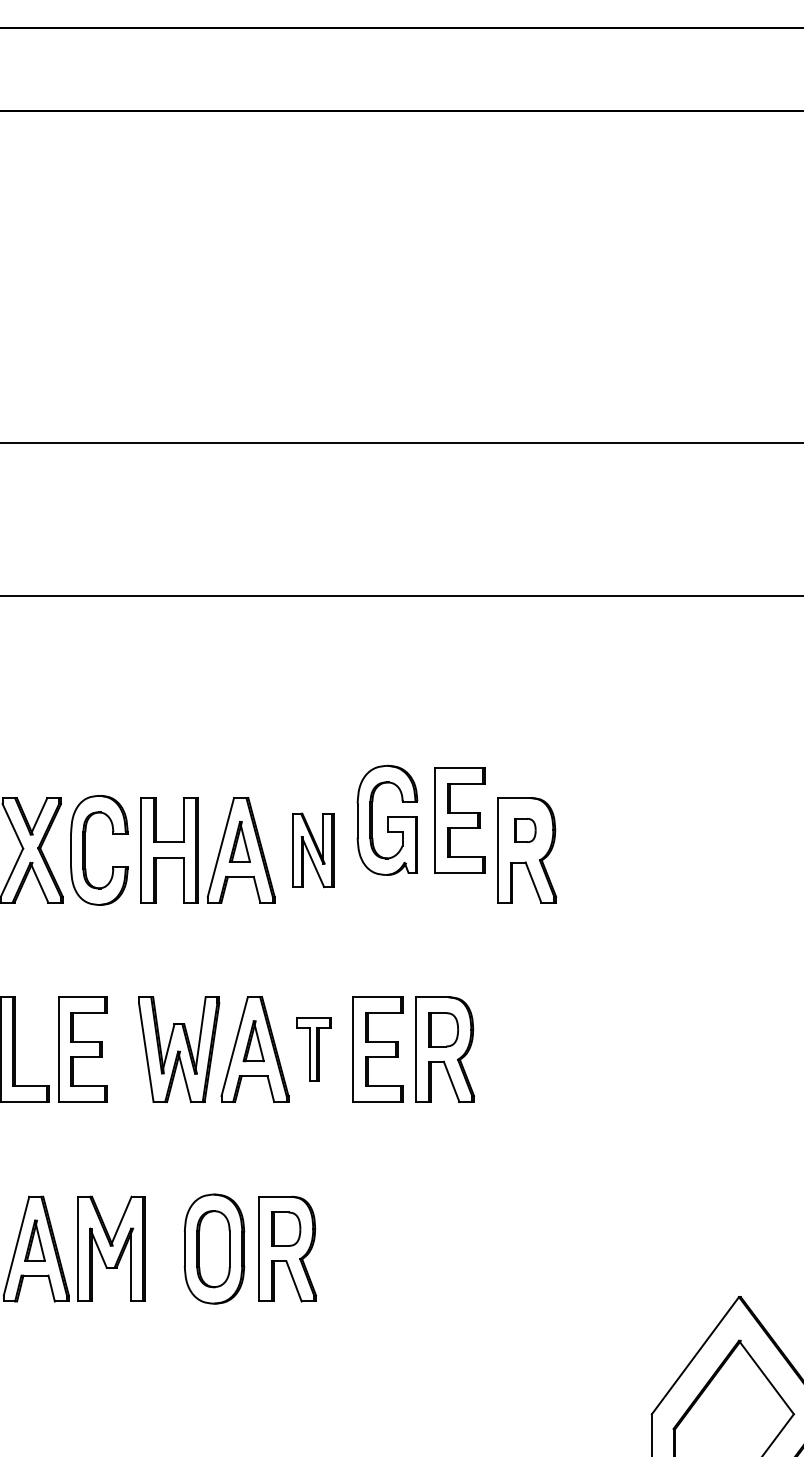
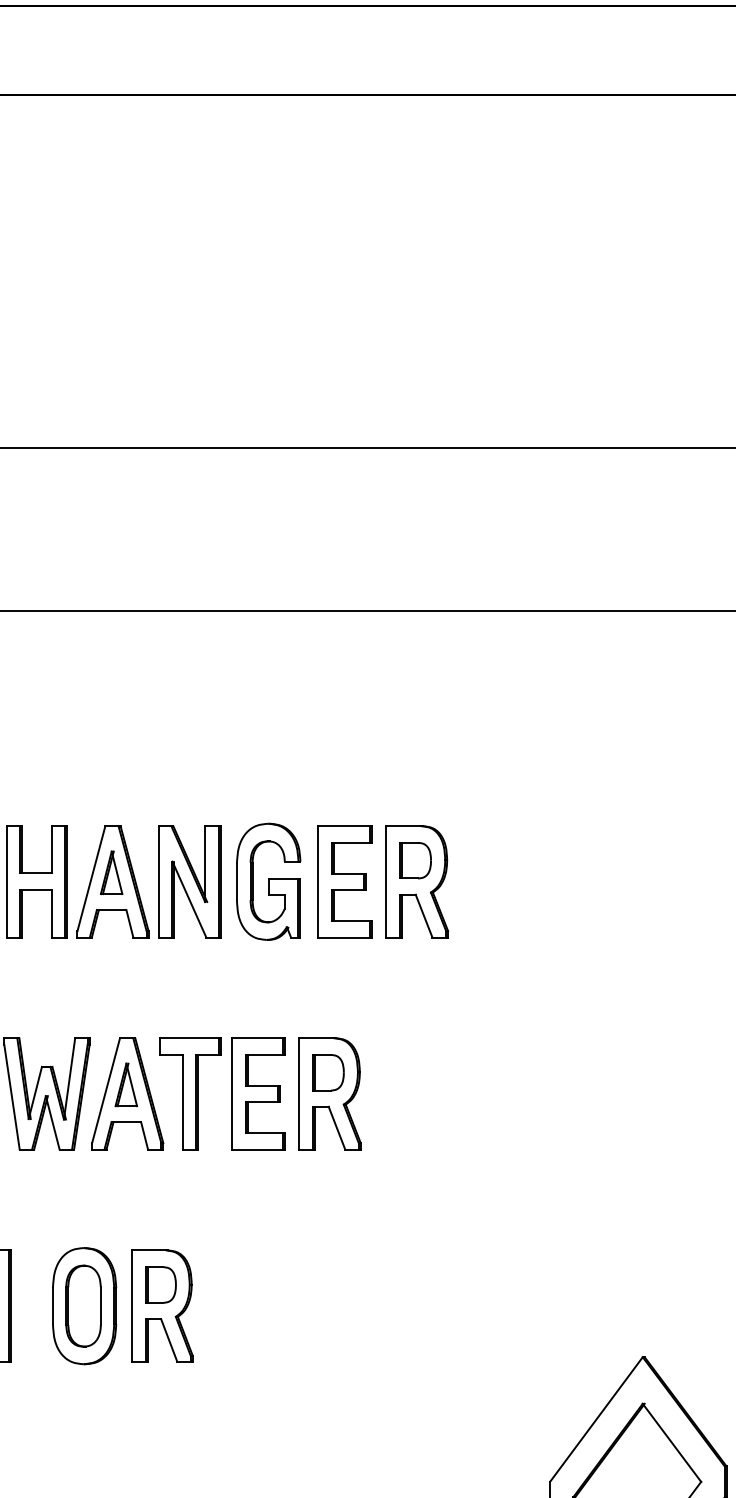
part: (387, 819) -> (268, 880), moved
part: (459, 820) -> (344, 881), moved
part: (525, 830) -> (415, 860), size x1.43
part: (312, 850) -> (188, 881), size x1.43
part: (313, 1049) -> (189, 1093), size x1.67

